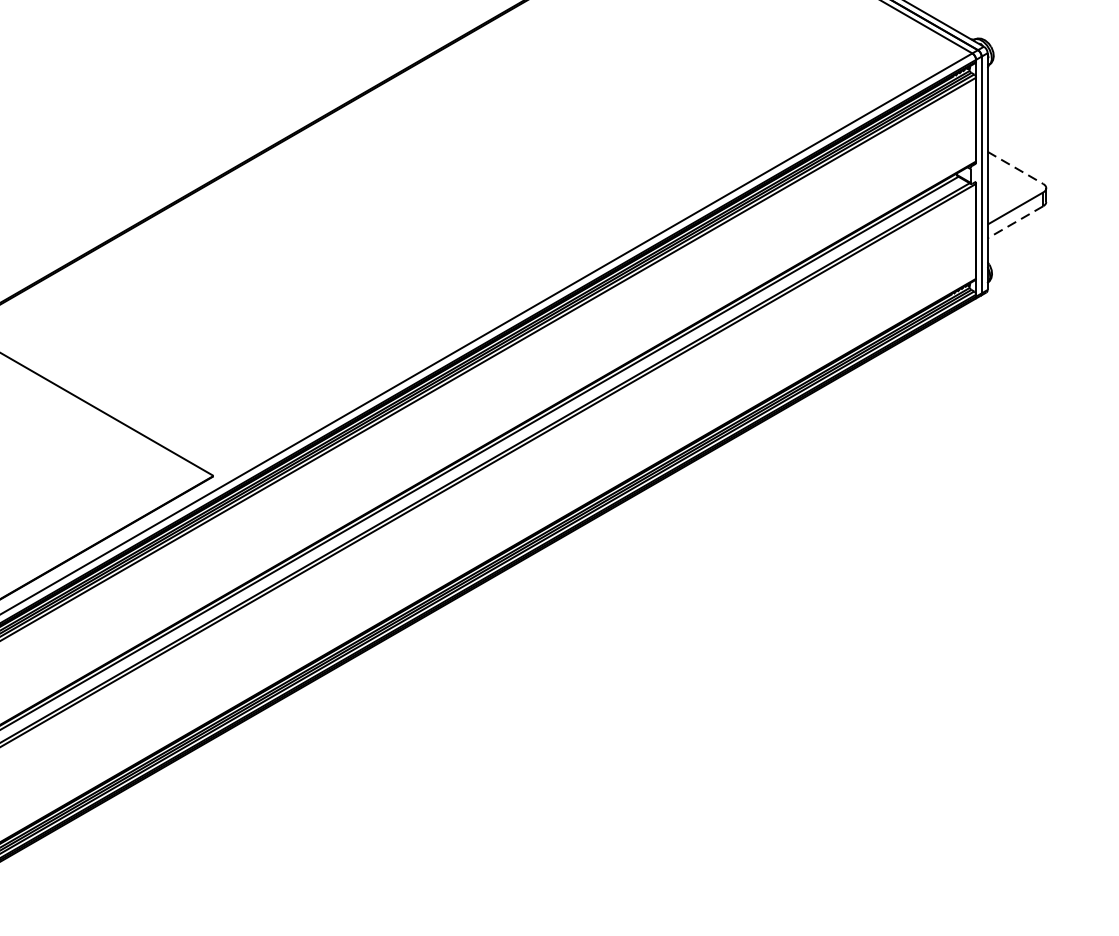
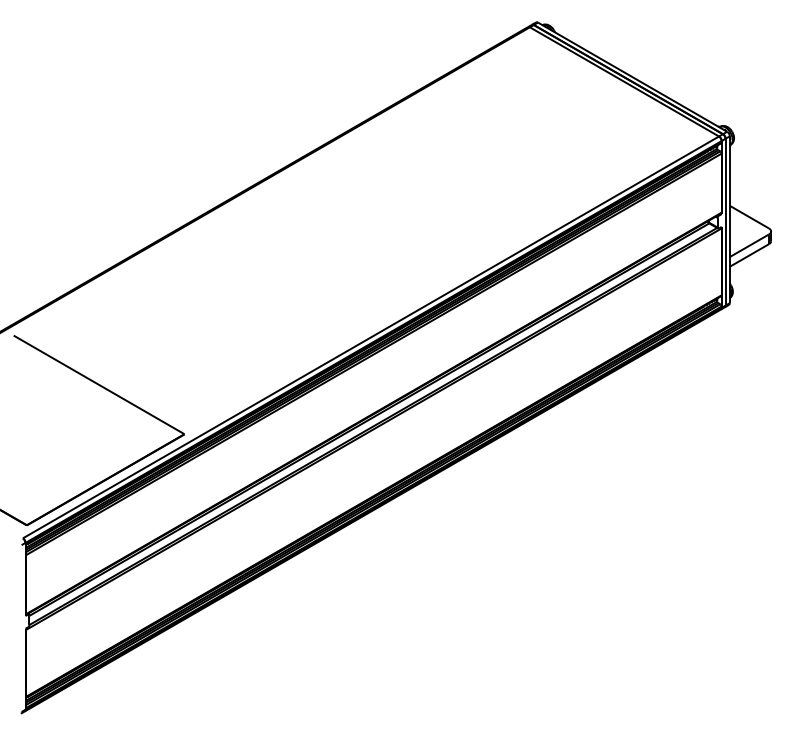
line: (1015, 168) -> (749, 217), dashed -> solid
line: (1015, 222) -> (749, 255), dashed -> solid

